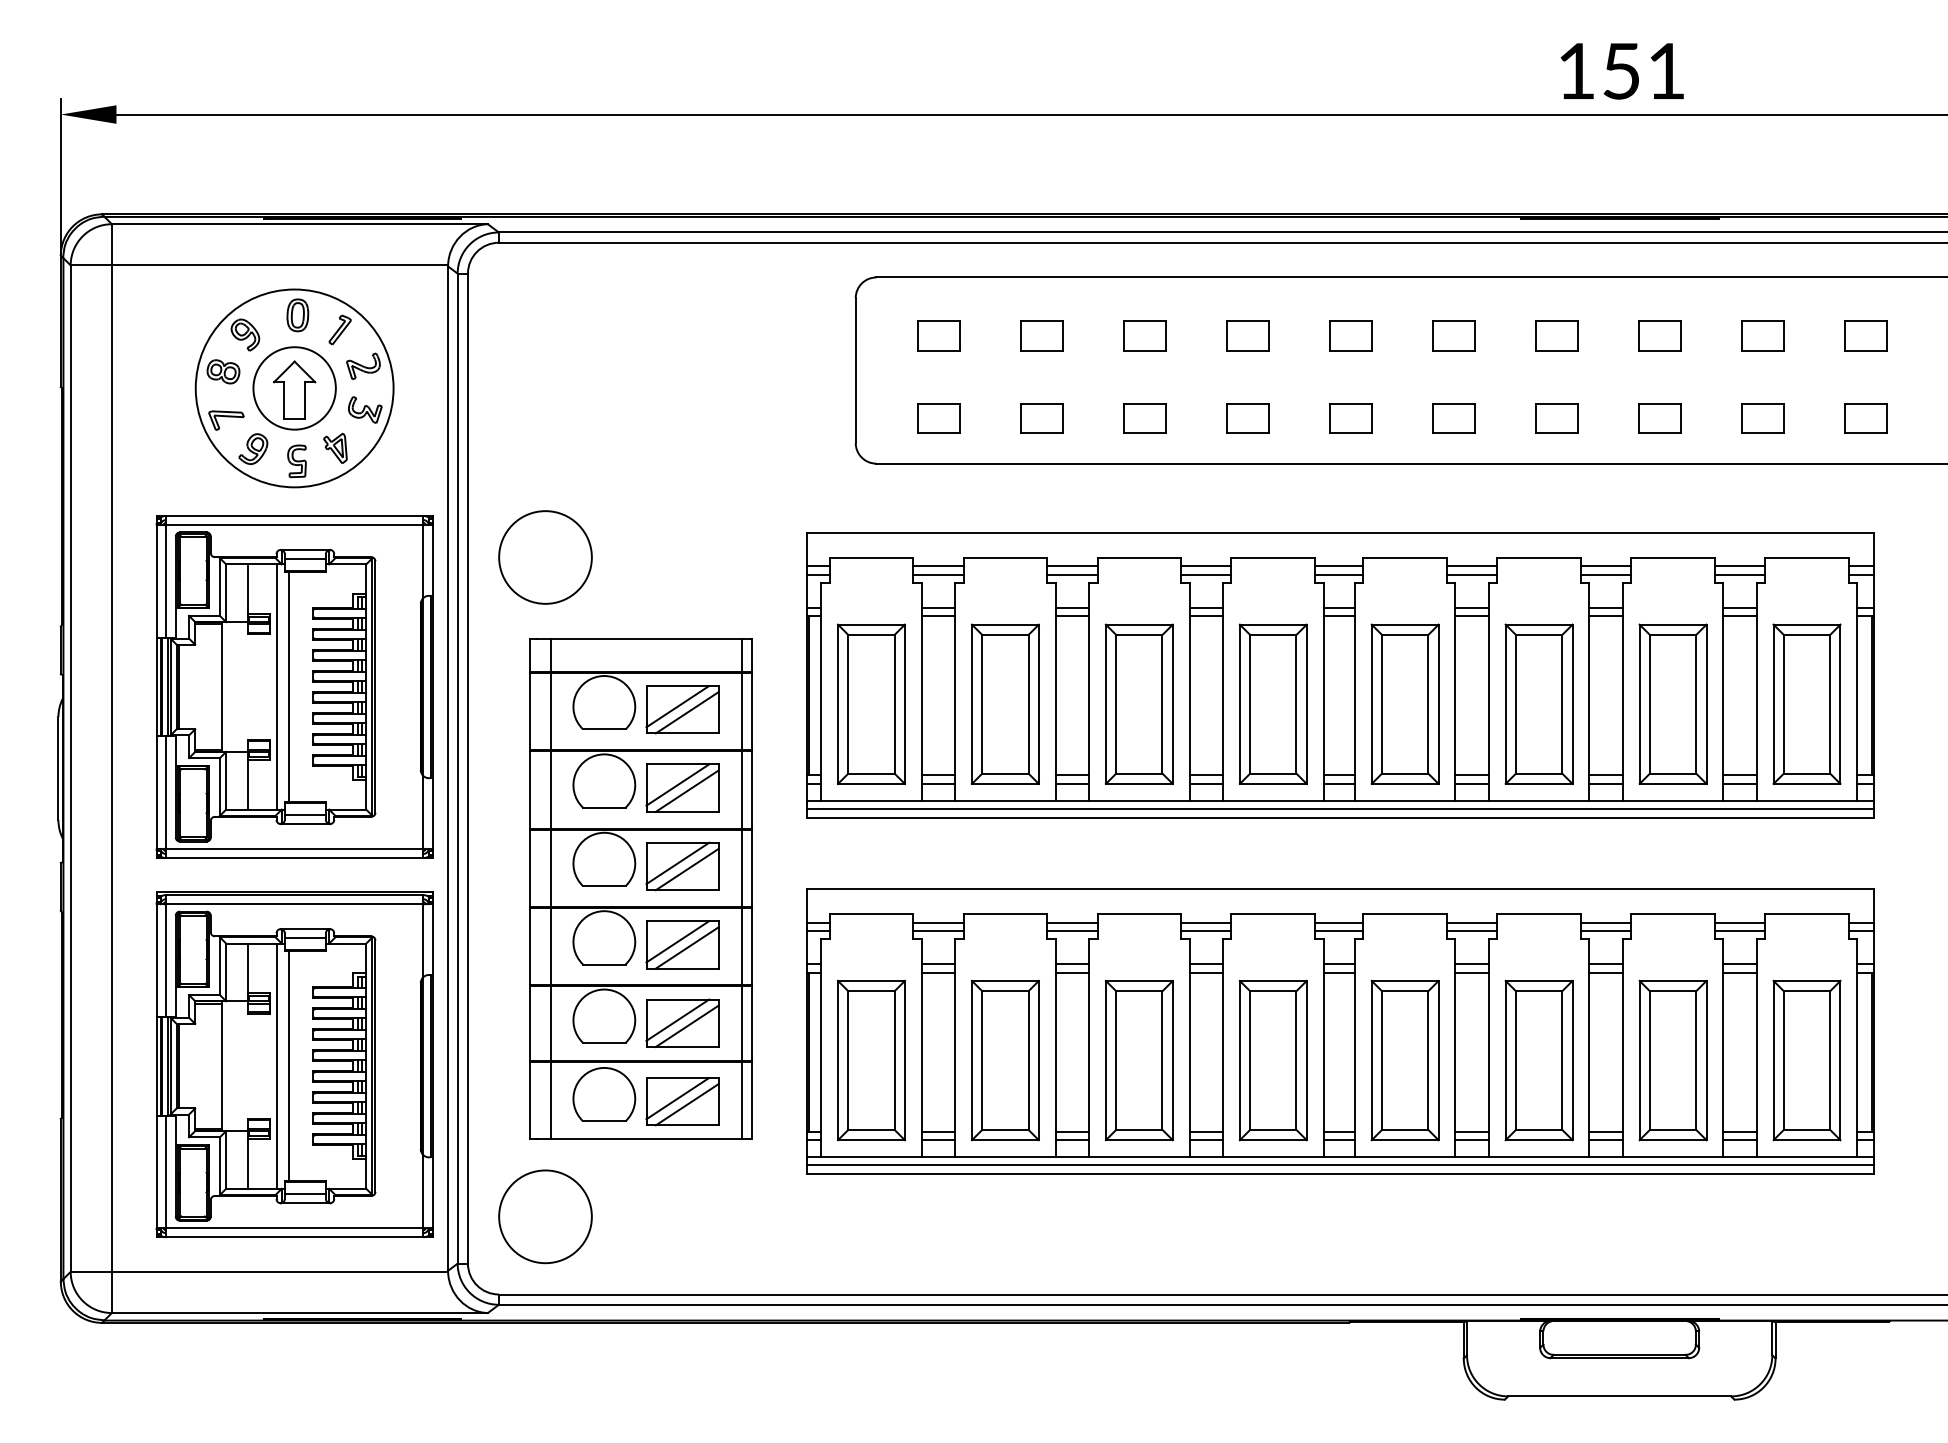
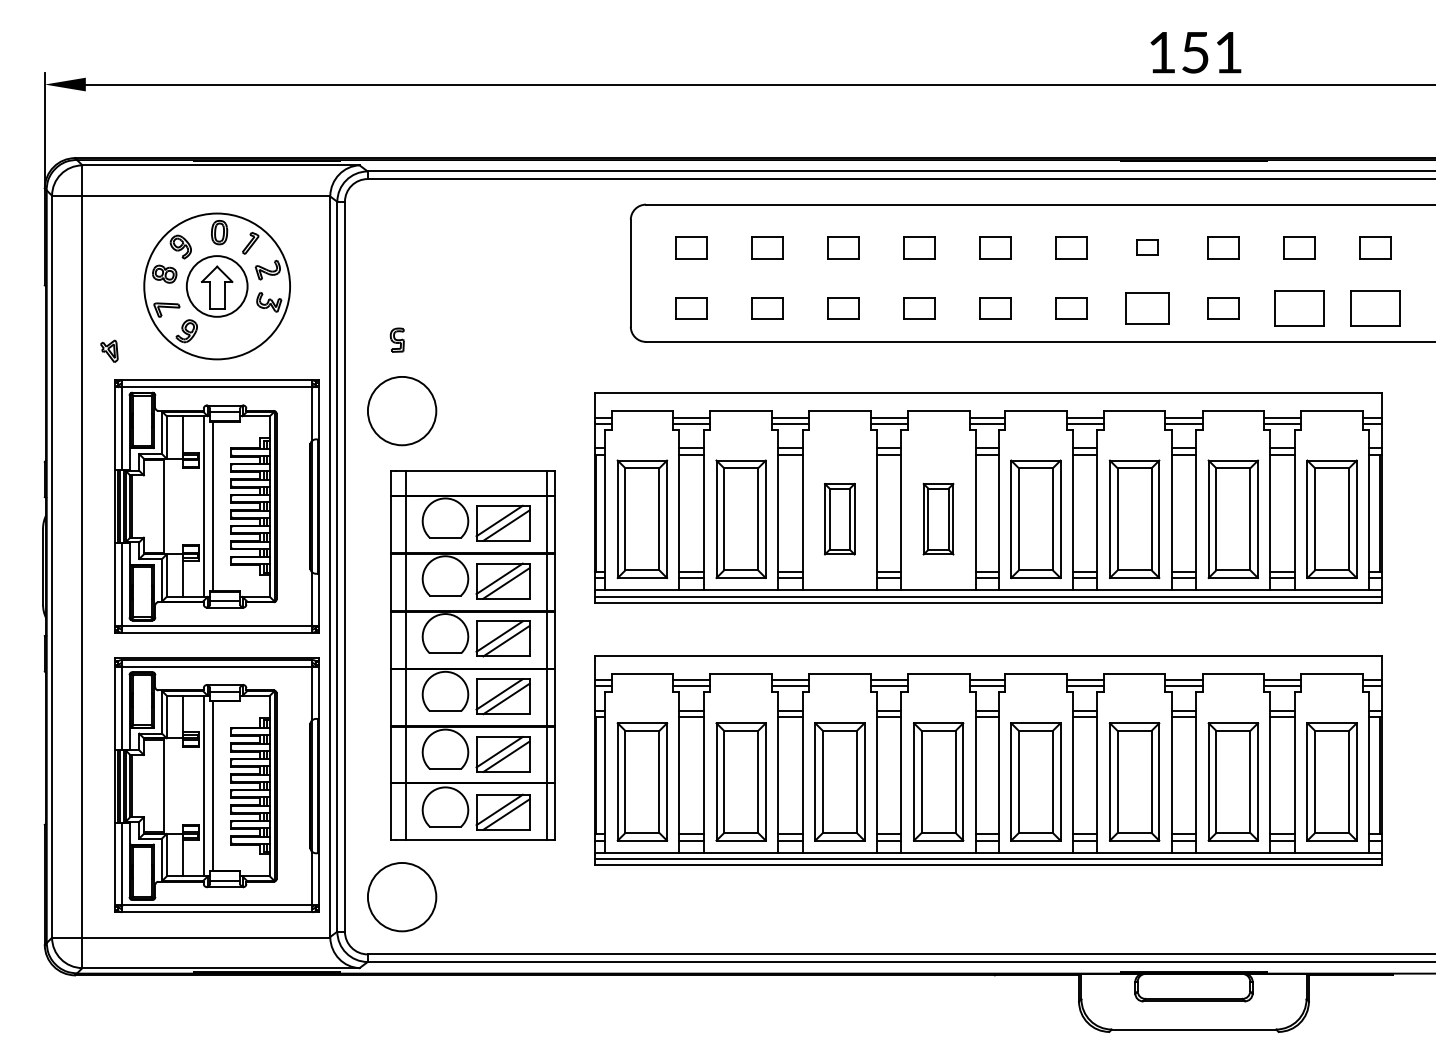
part: (1556, 335) -> (1147, 247), size x0.7
part: (1556, 418) -> (1147, 308), size x1.4
part: (1762, 418) -> (1299, 308), size x1.6
part: (1865, 418) -> (1375, 308), size x1.6
part: (335, 448) -> (109, 351), moved
part: (296, 461) -> (396, 340), moved
part: (1138, 703) -> (839, 518), size x0.6
part: (1272, 703) -> (938, 518), size x0.6

